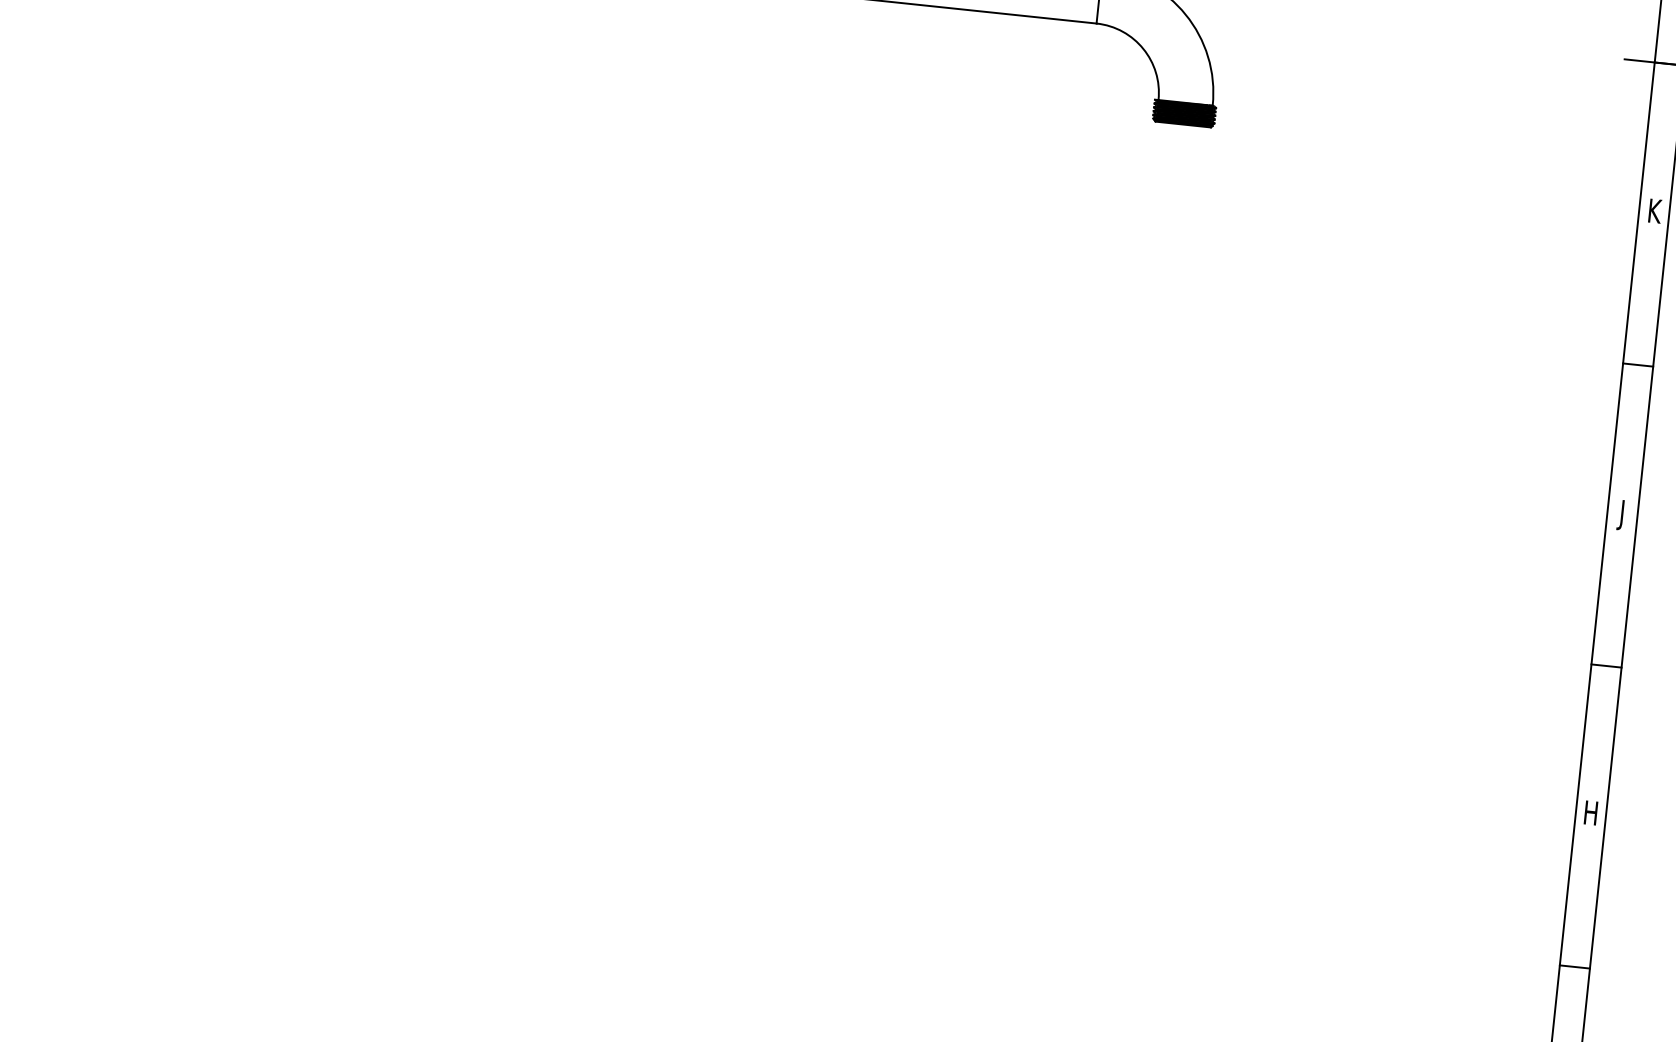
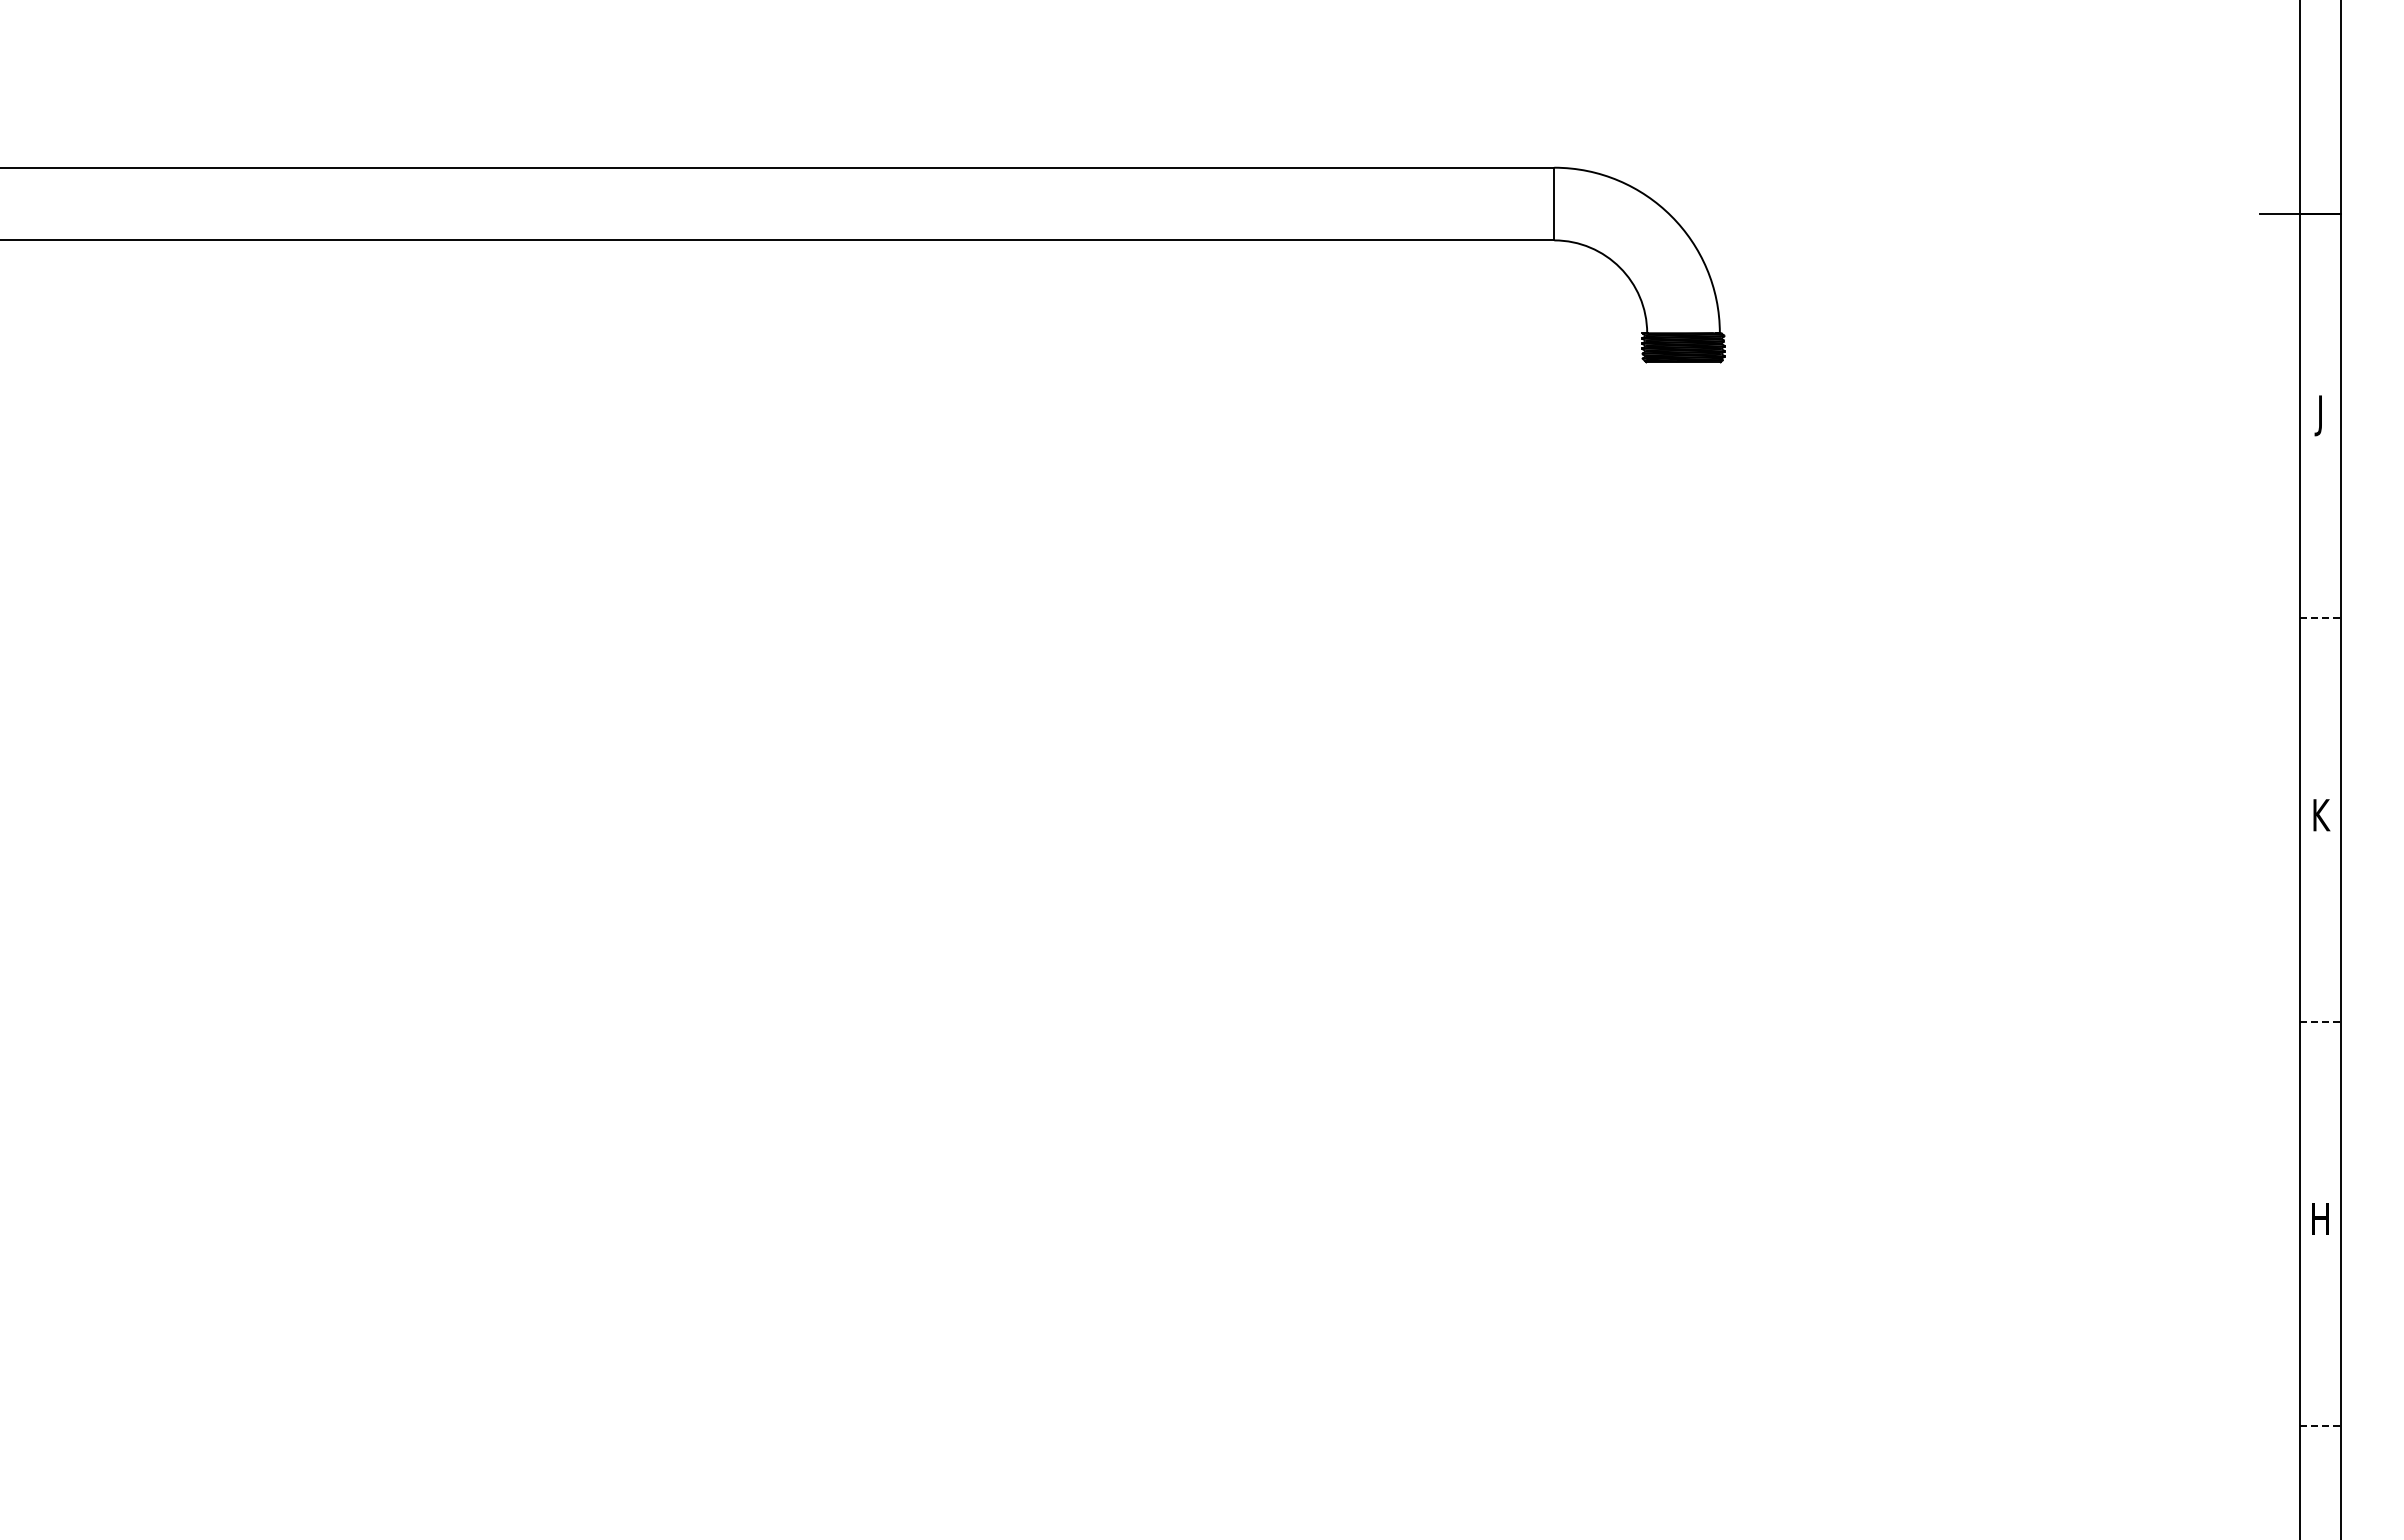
text: (1654, 214) -> (2321, 415), K -> J
line: (1638, 365) -> (2321, 618), solid -> dashed
text: (1623, 515) -> (2321, 819), J -> K
line: (1607, 665) -> (2321, 1021), solid -> dashed
line: (1575, 967) -> (2321, 1425), solid -> dashed

